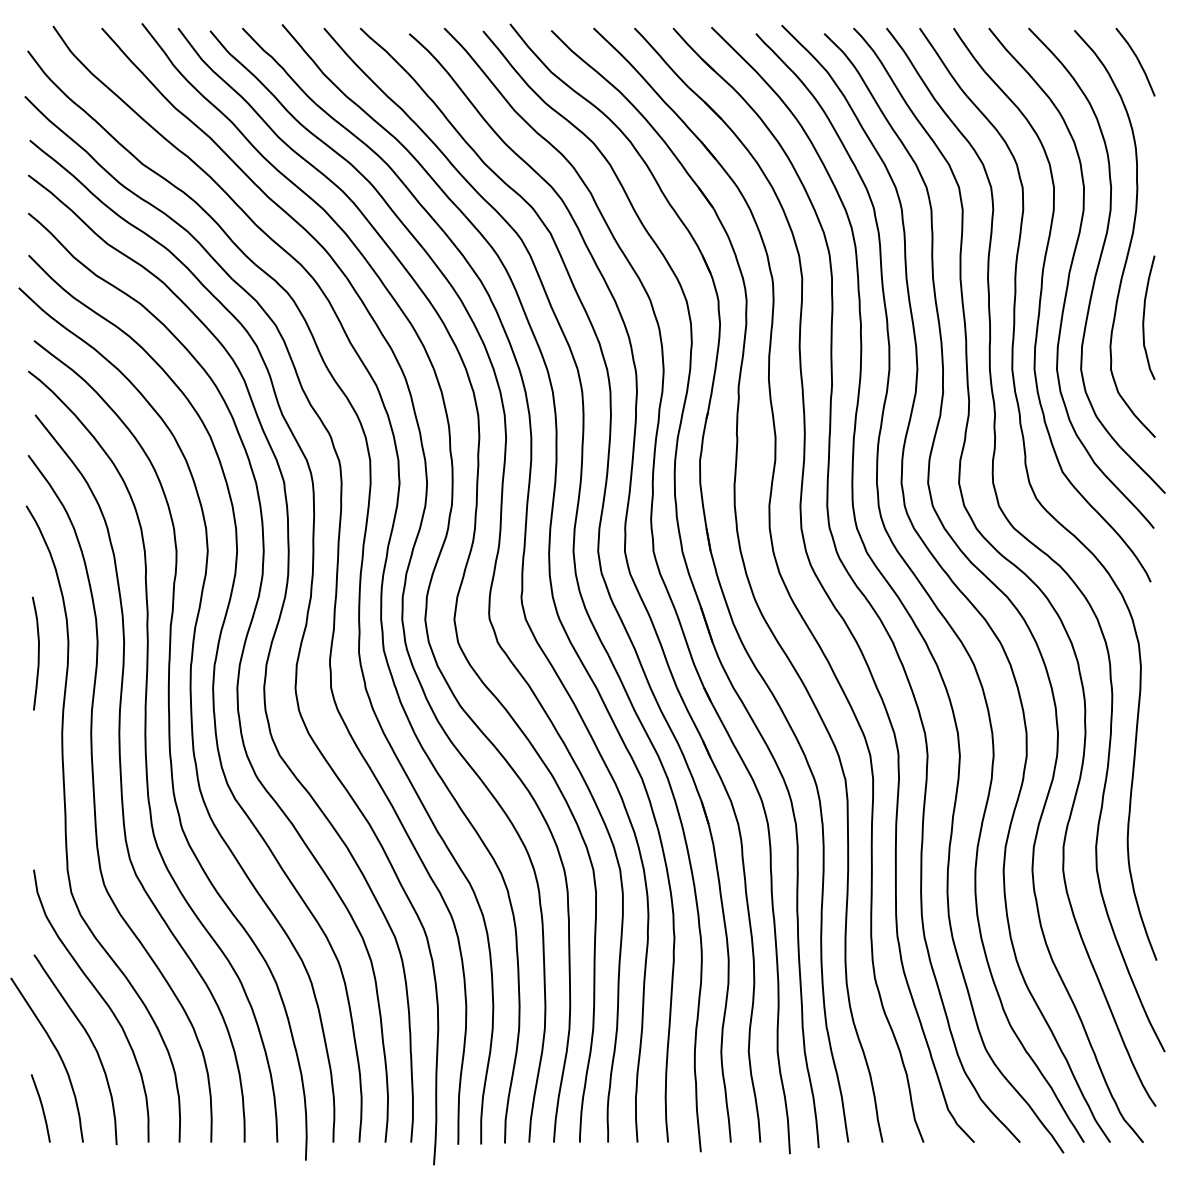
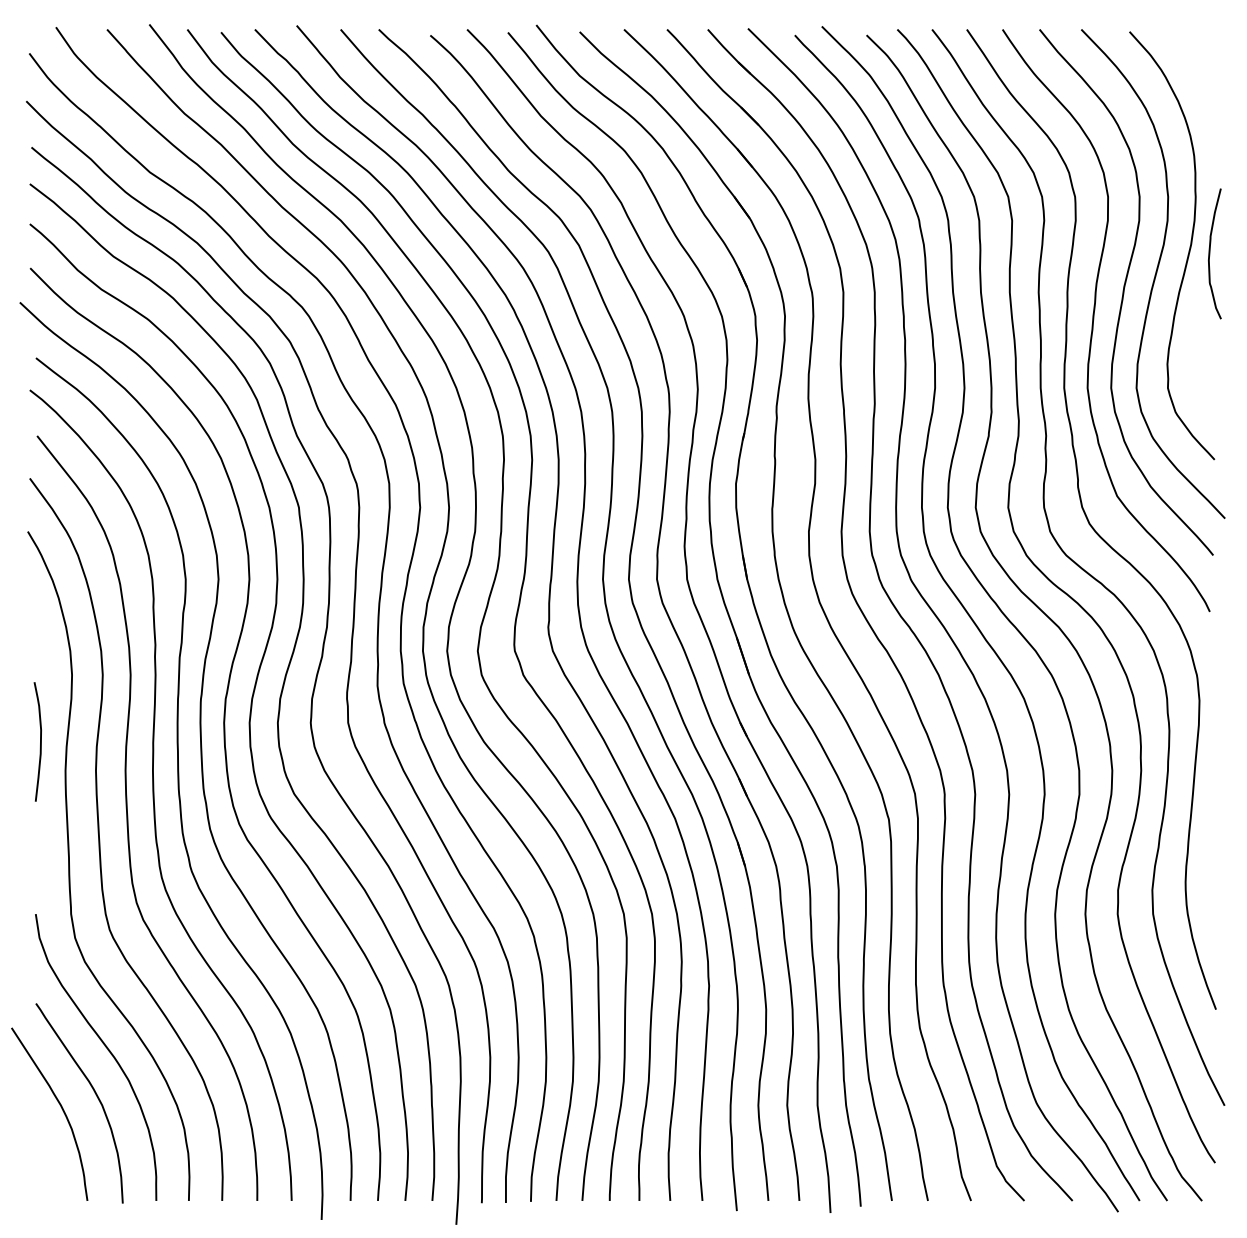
line: (1138, 61) -> (1196, 64), removed
curve: (1144, 317) -> (1210, 253), moved
curve: (38, 653) -> (40, 741), moved
curve: (41, 1106) -> (43, 1163), removed

